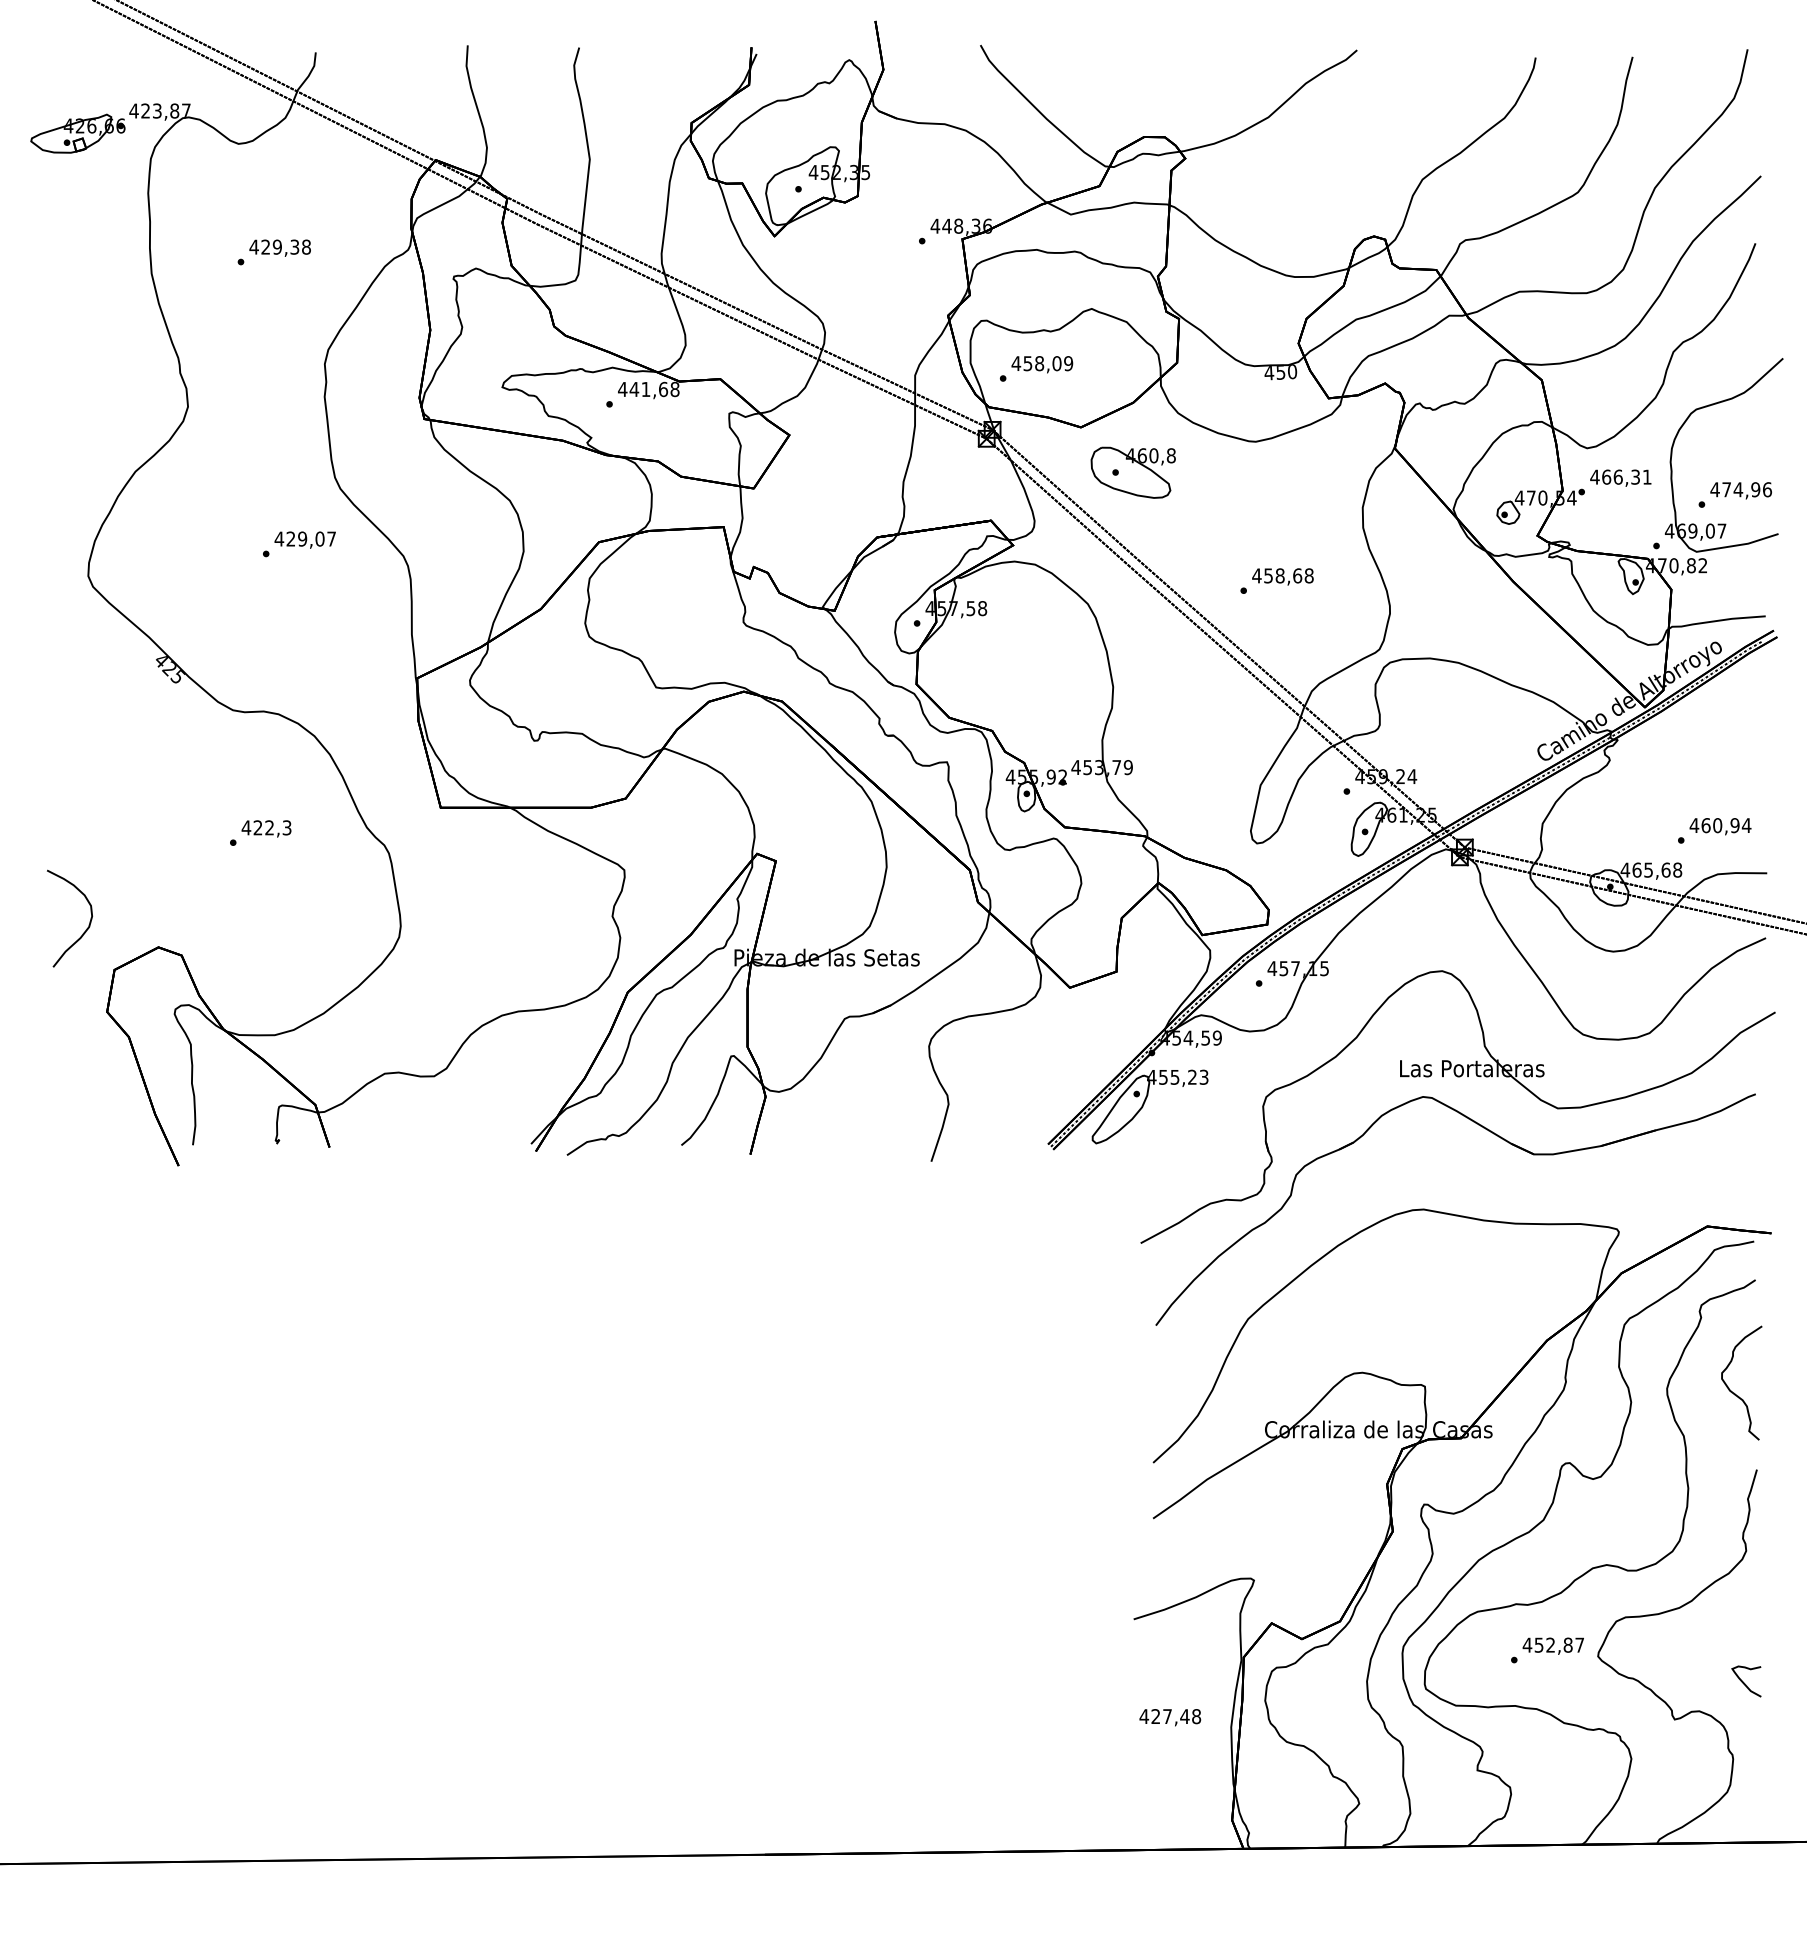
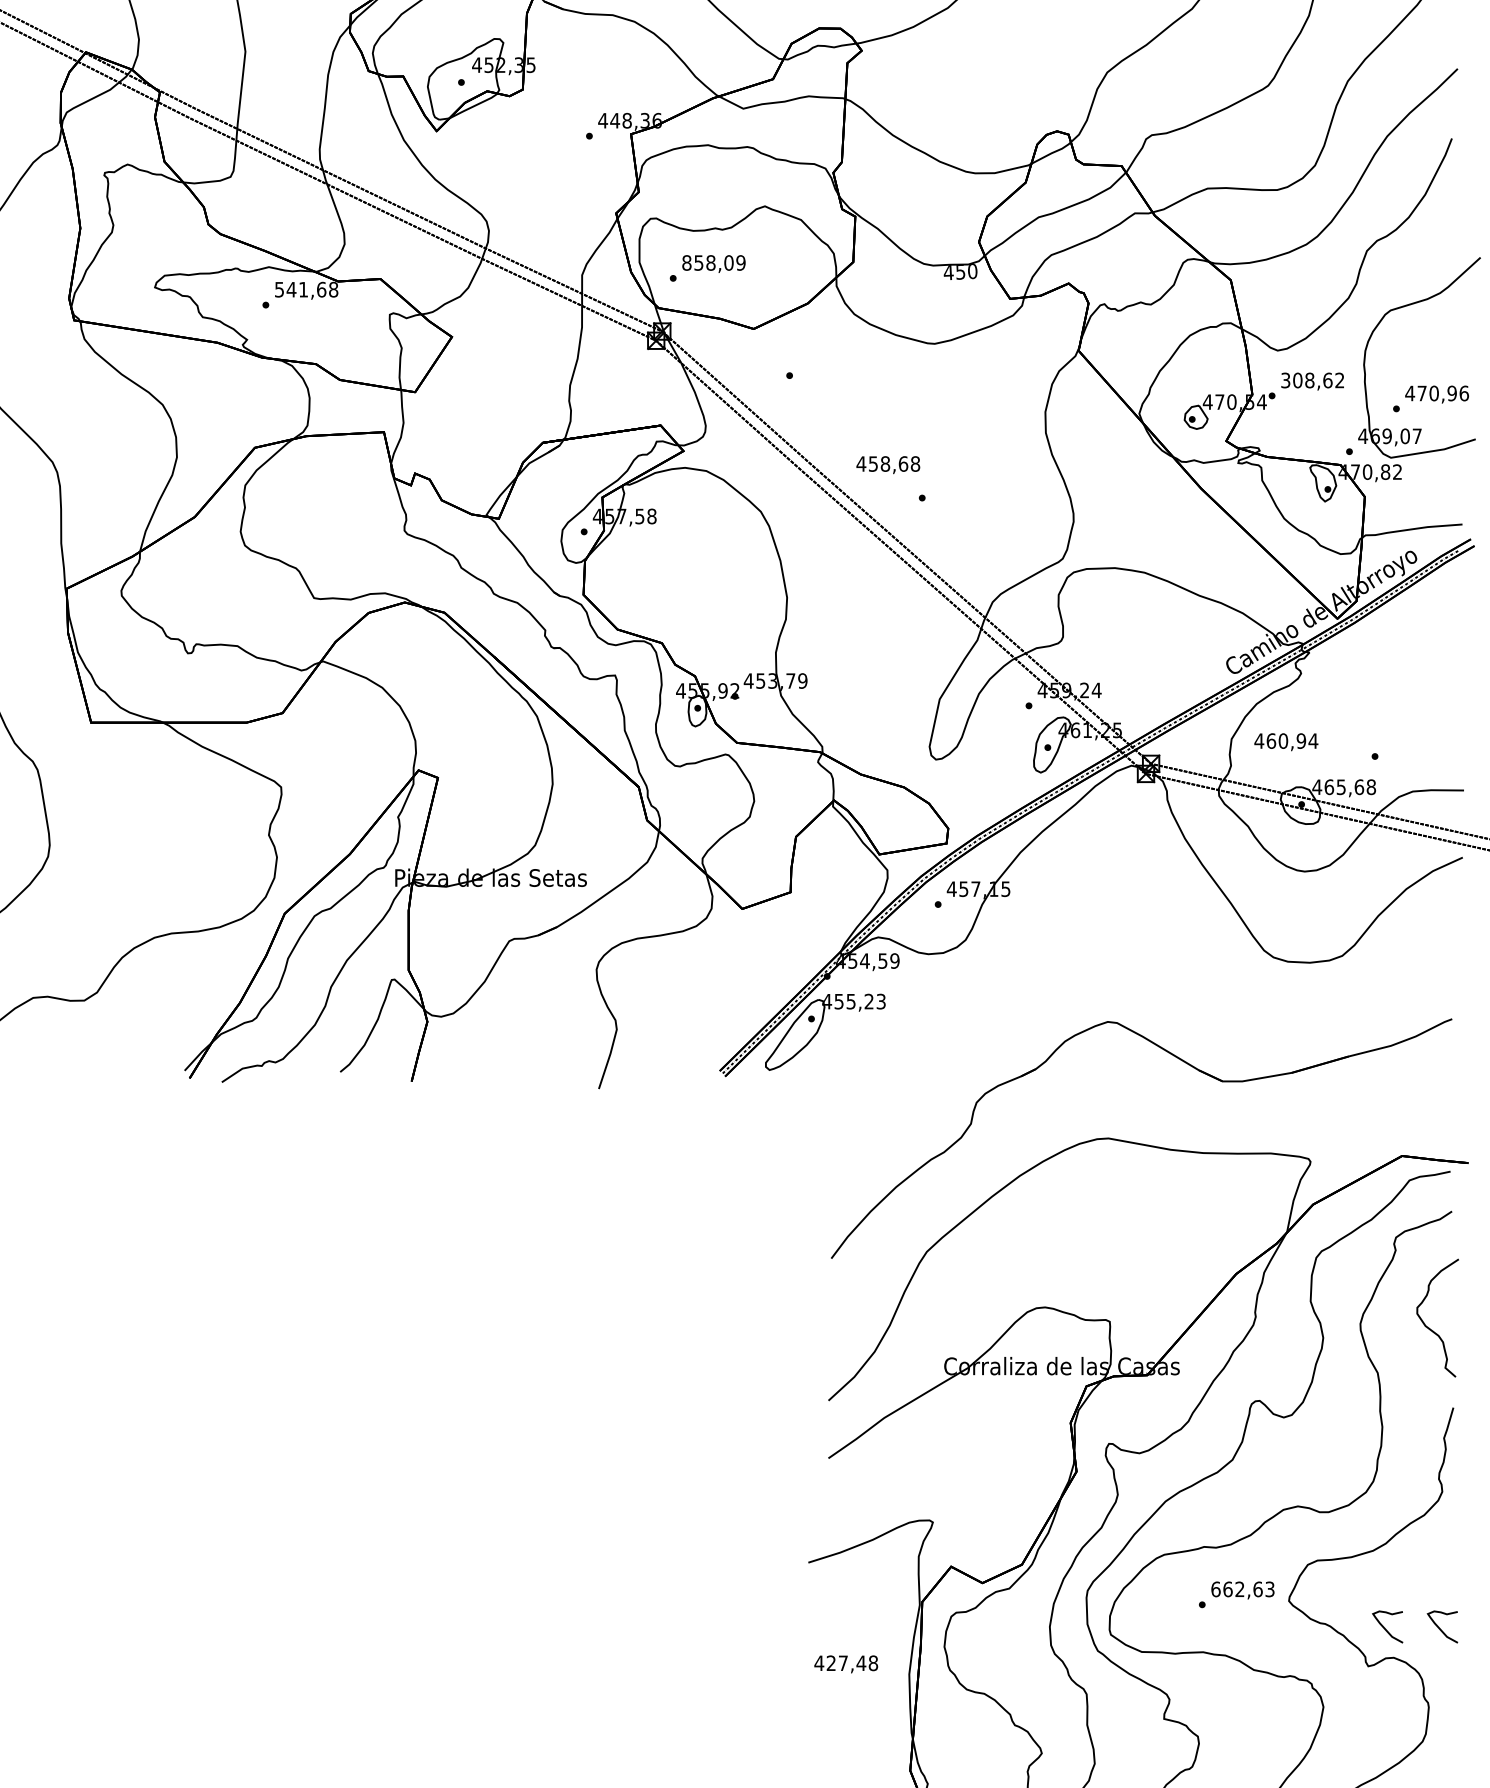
text: (1016, 363) -> (687, 262), 458,09 -> 858,09
text: (622, 389) -> (279, 289), 441,68 -> 541,68
part: (1132, 472) -> (807, 375), removed
text: (1620, 476) -> (1312, 379), 466,31 -> 308,62
text: (1738, 489) -> (1434, 393), 474,96 -> 470,96
text: (1282, 576) -> (887, 464), moved
text: (1720, 826) -> (1286, 742), moved
part: (1457, 1077) -> (1143, 1001), removed
text: (1553, 1644) -> (1242, 1588), 452,87 -> 662,63
curve: (1691, 1682) -> (1385, 1628), added

